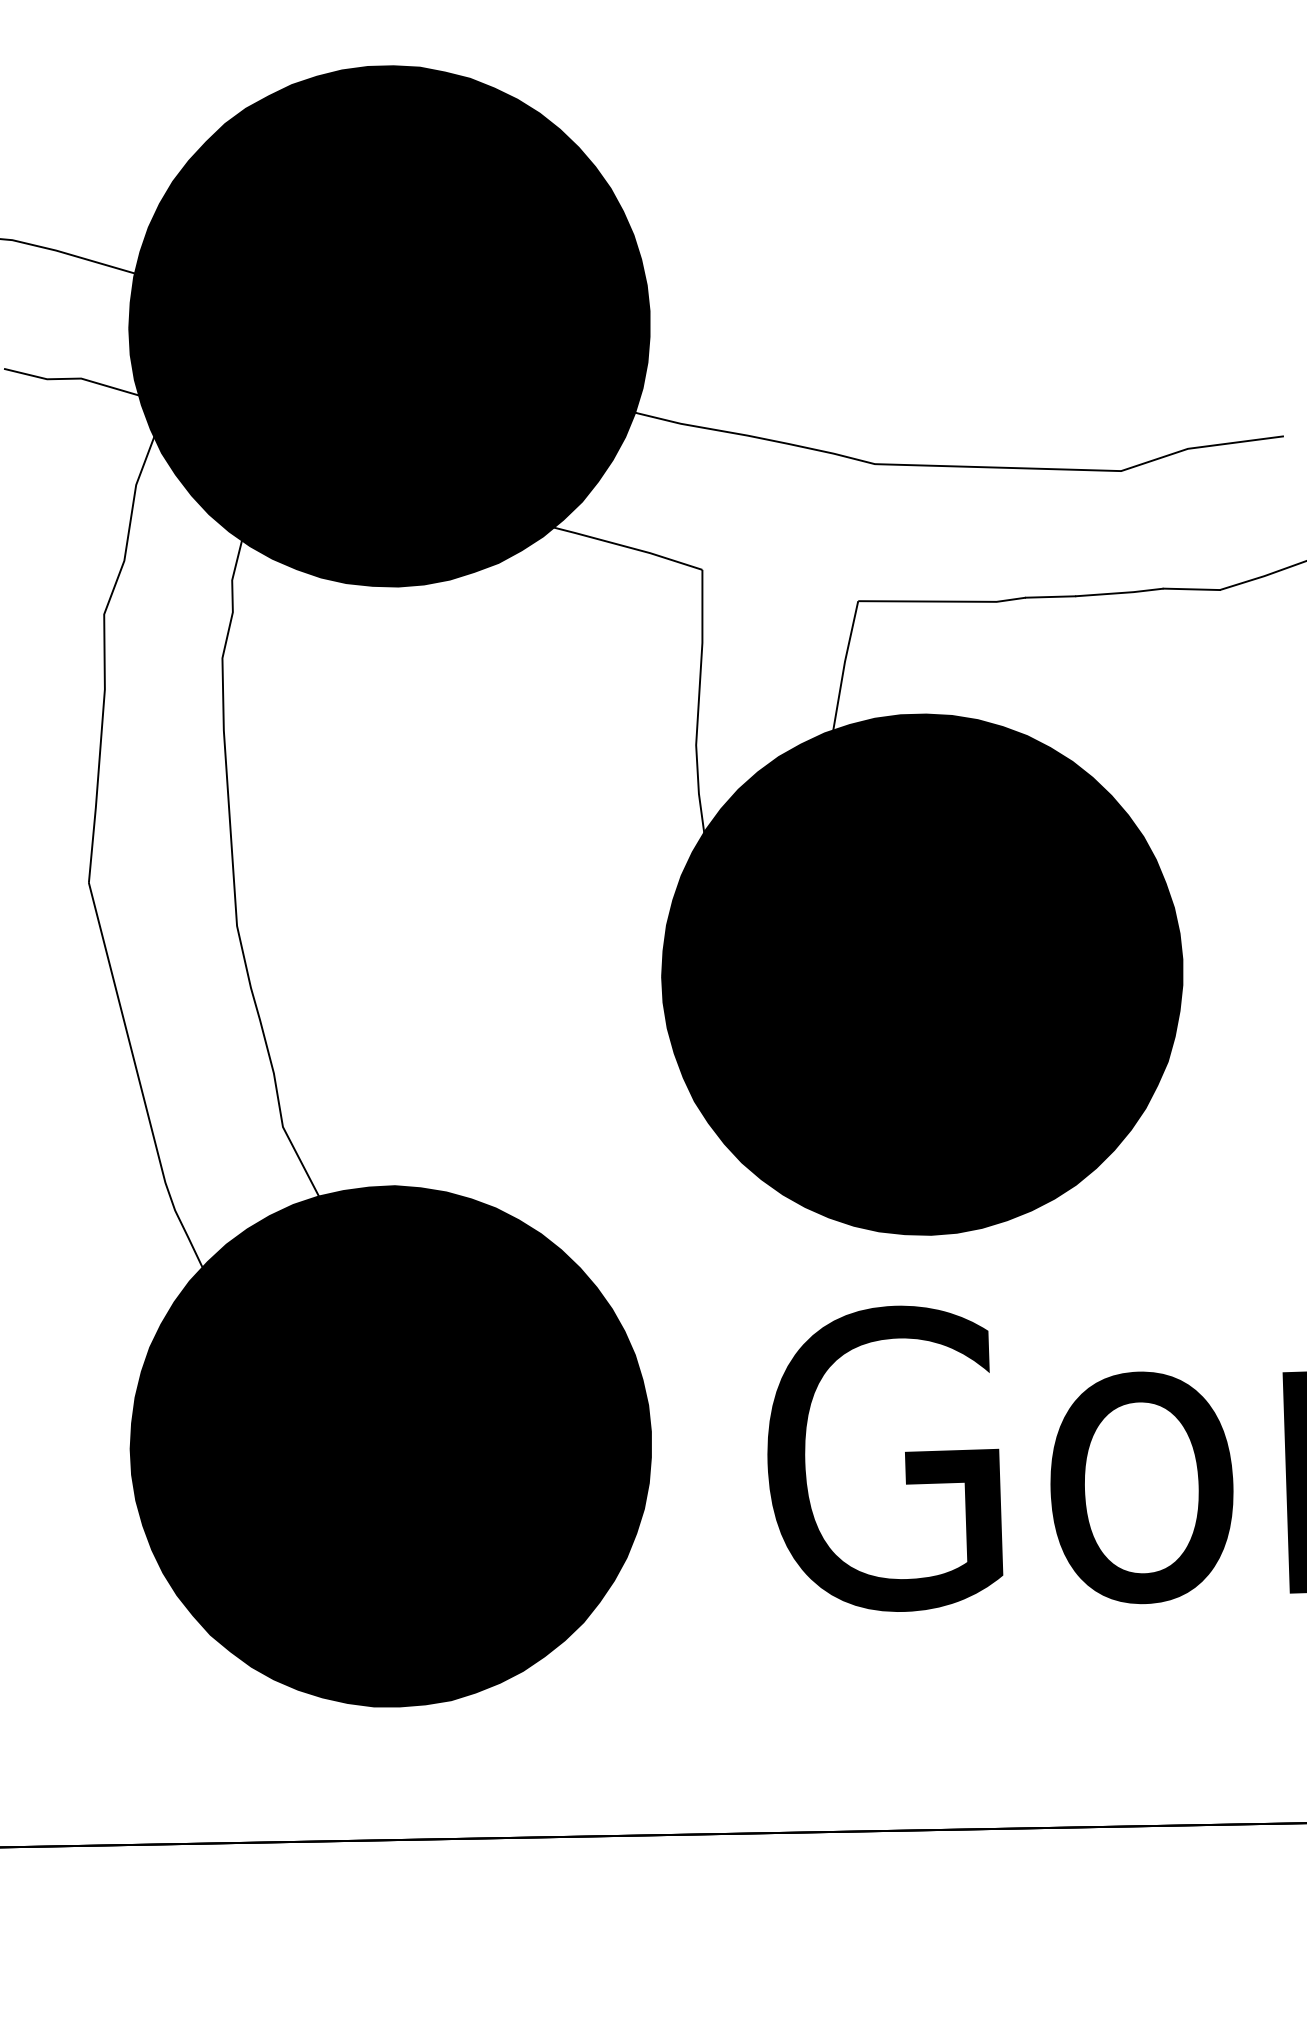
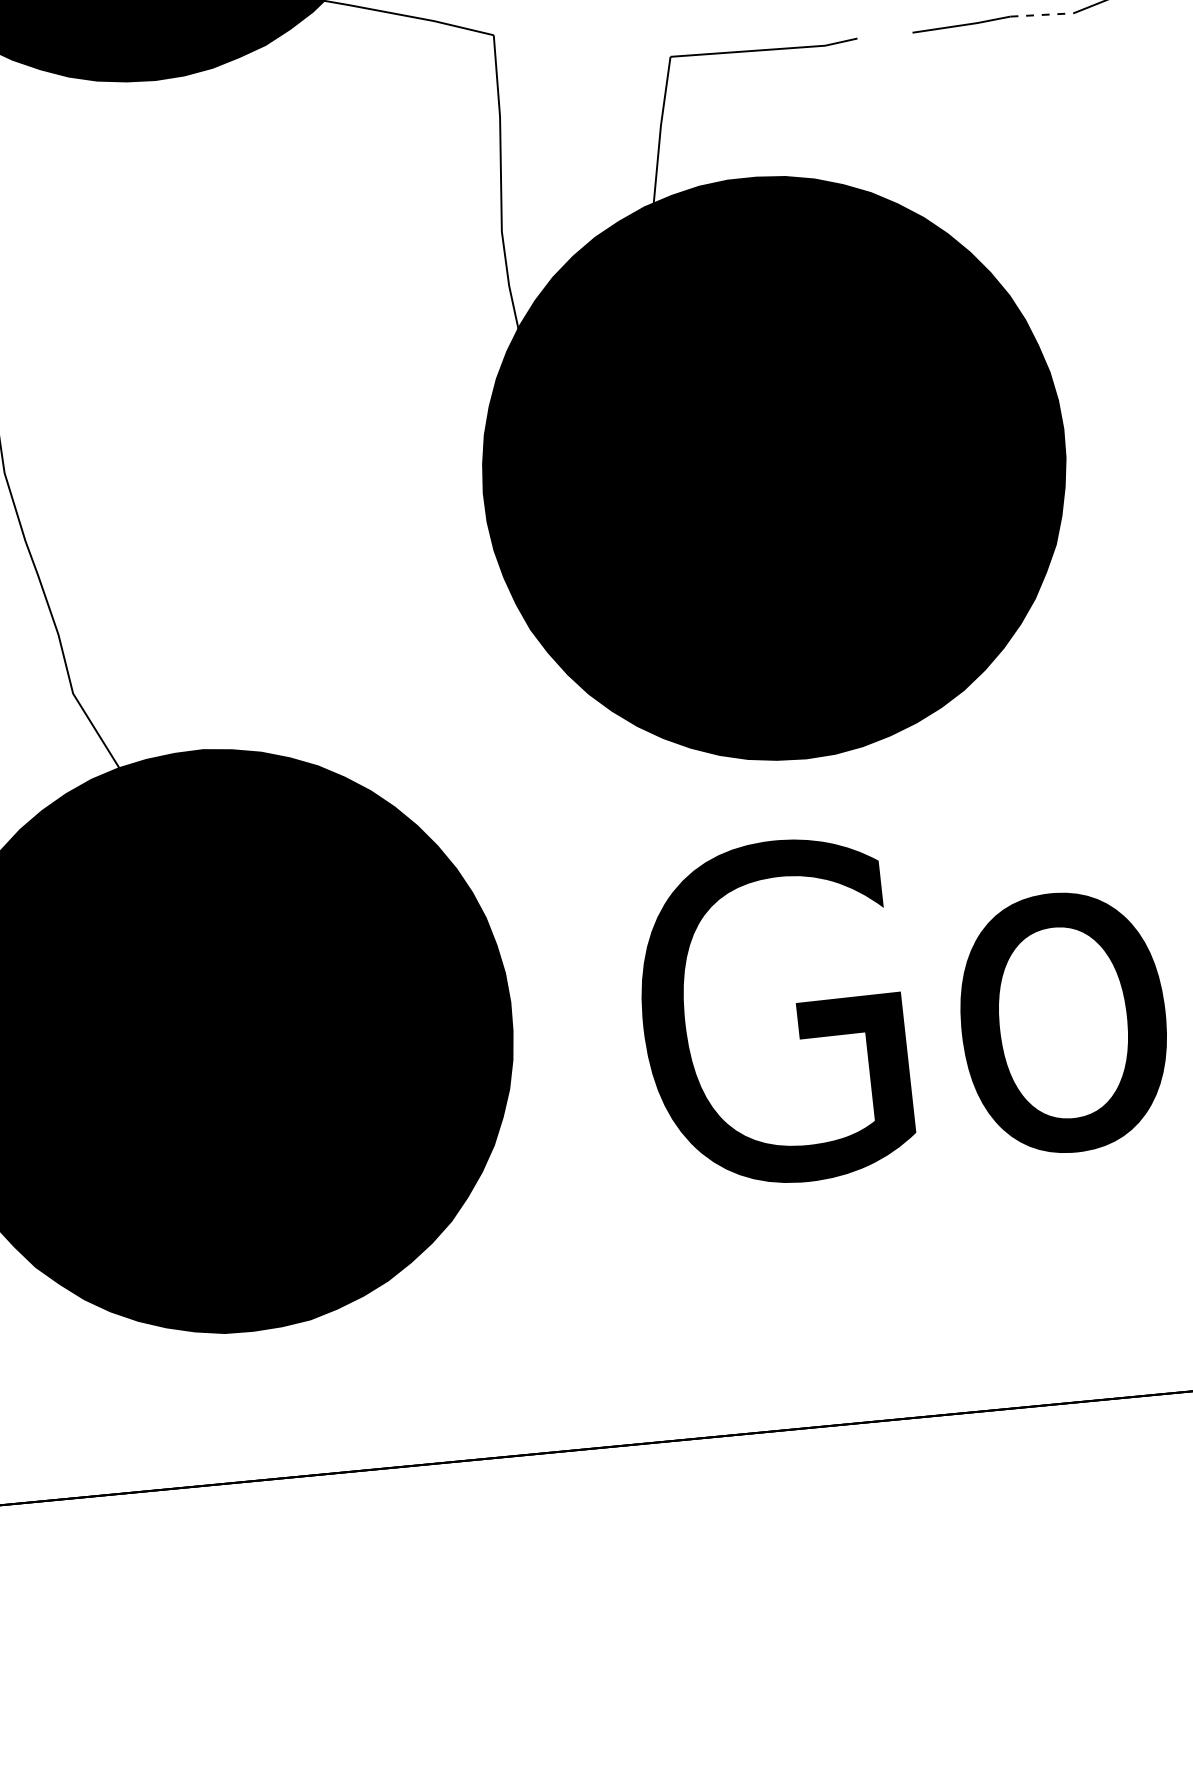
line: (1192, 589) -> (1042, 15), solid -> dashed
line: (1050, 596) -> (884, 35), removed

